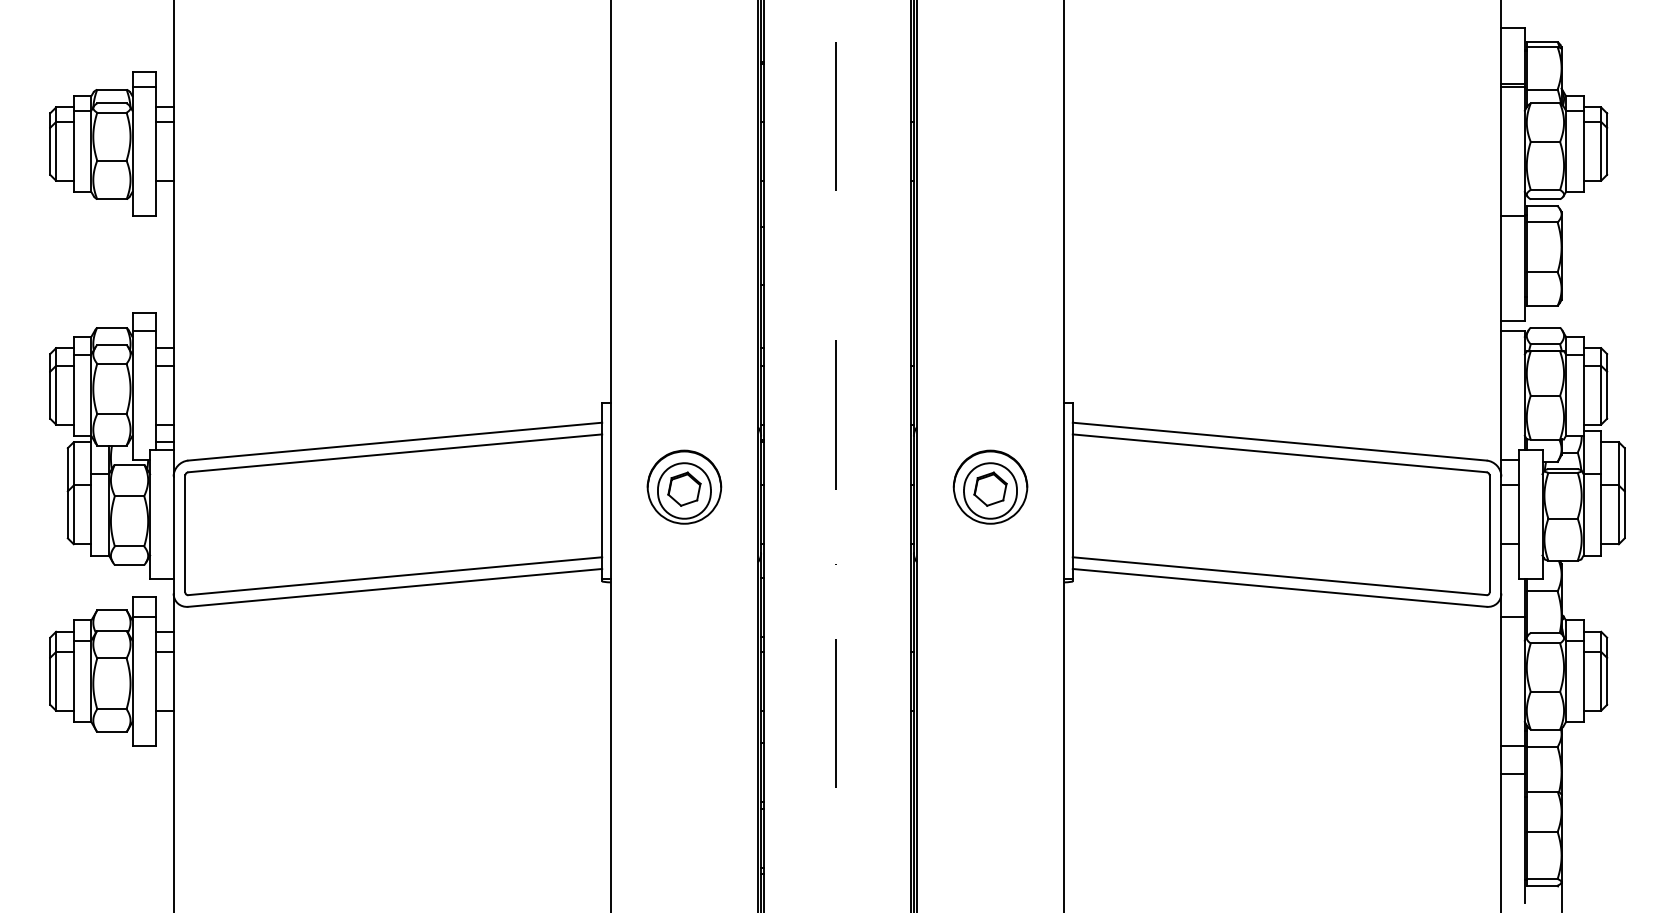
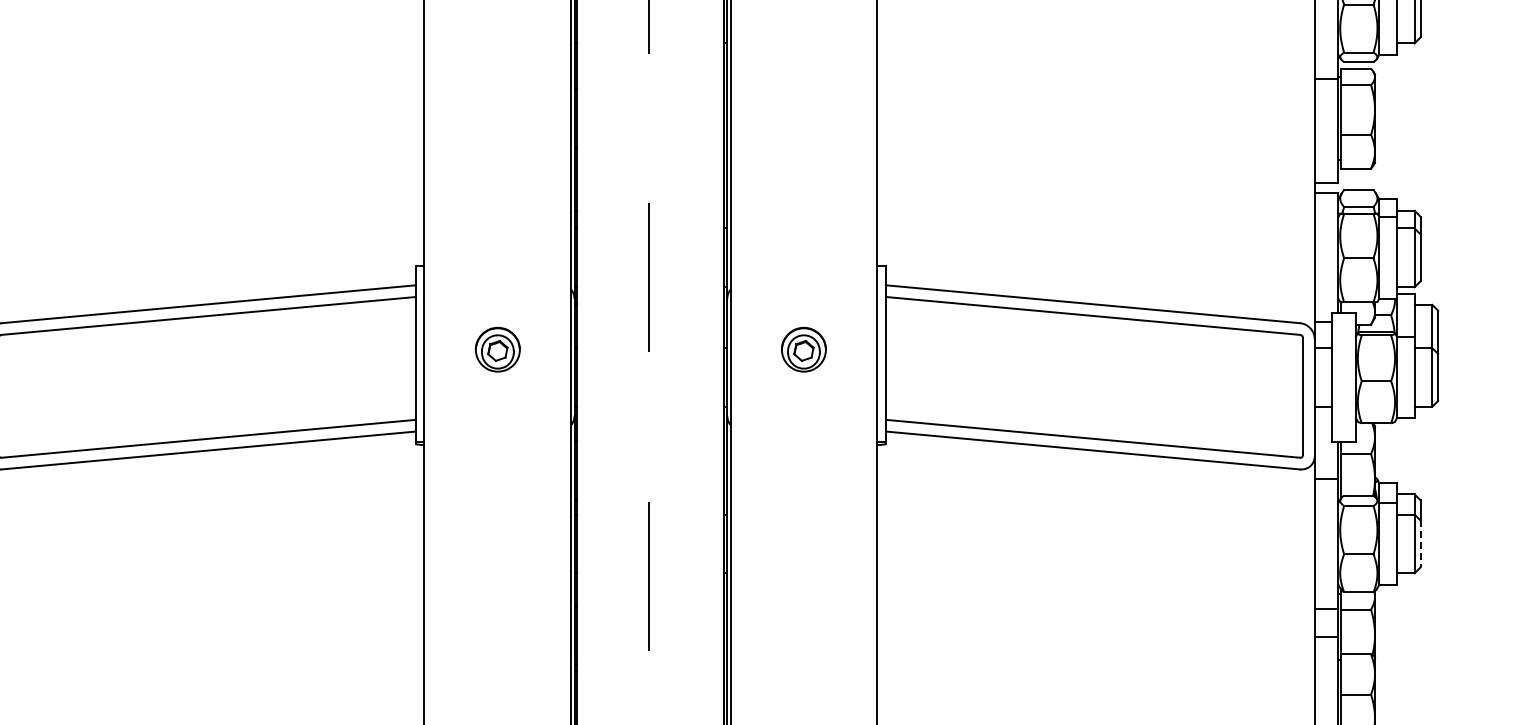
part: (684, 486) -> (497, 349), size x0.6
part: (990, 486) -> (803, 349), size x0.6
line: (1607, 681) -> (1420, 544), solid -> dashed

